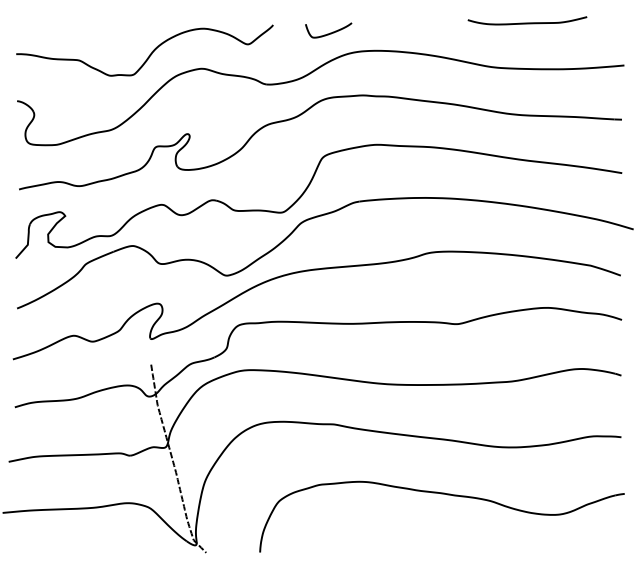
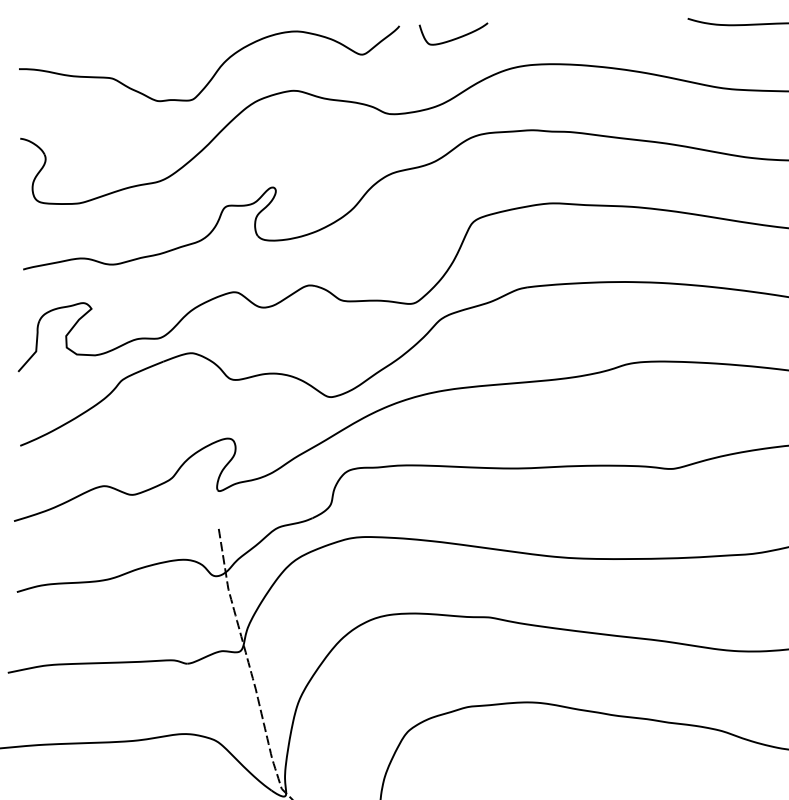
curve: (330, 32) -> (456, 37), moved

